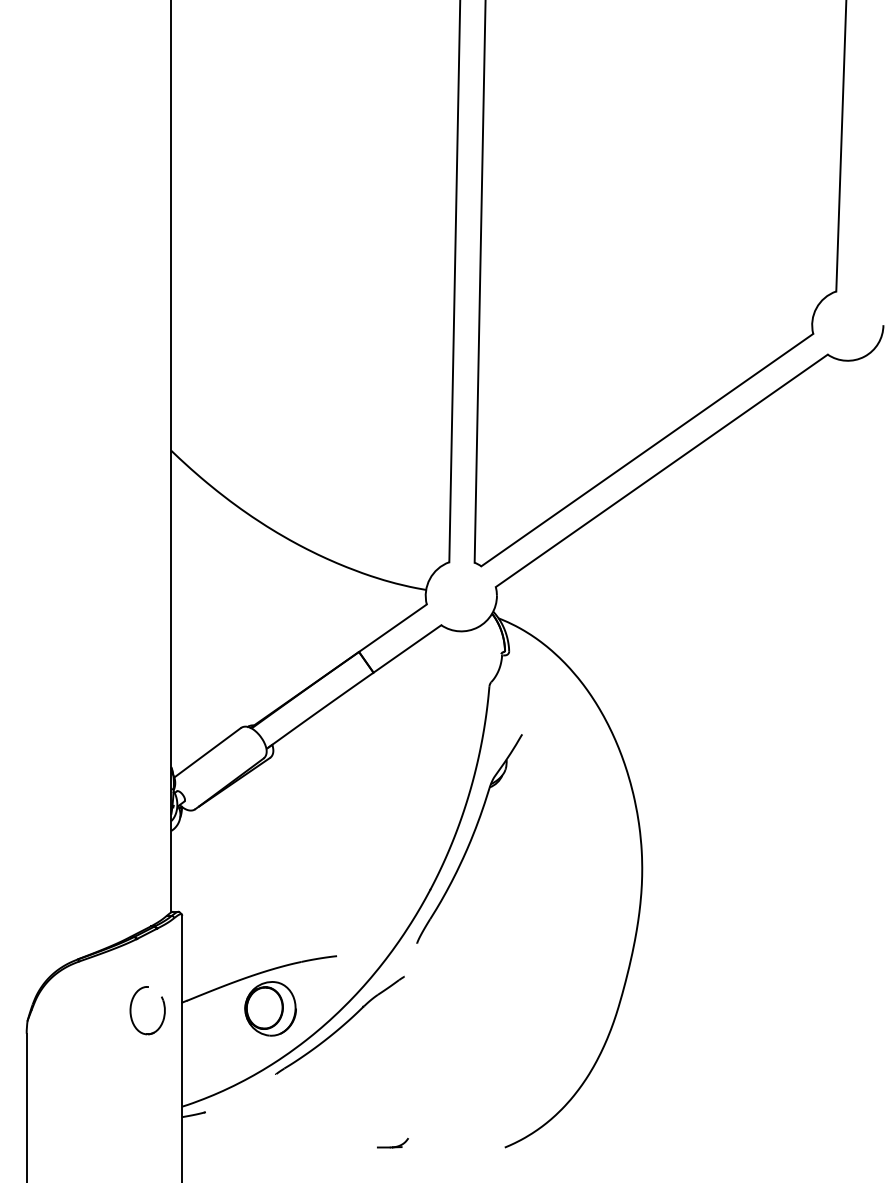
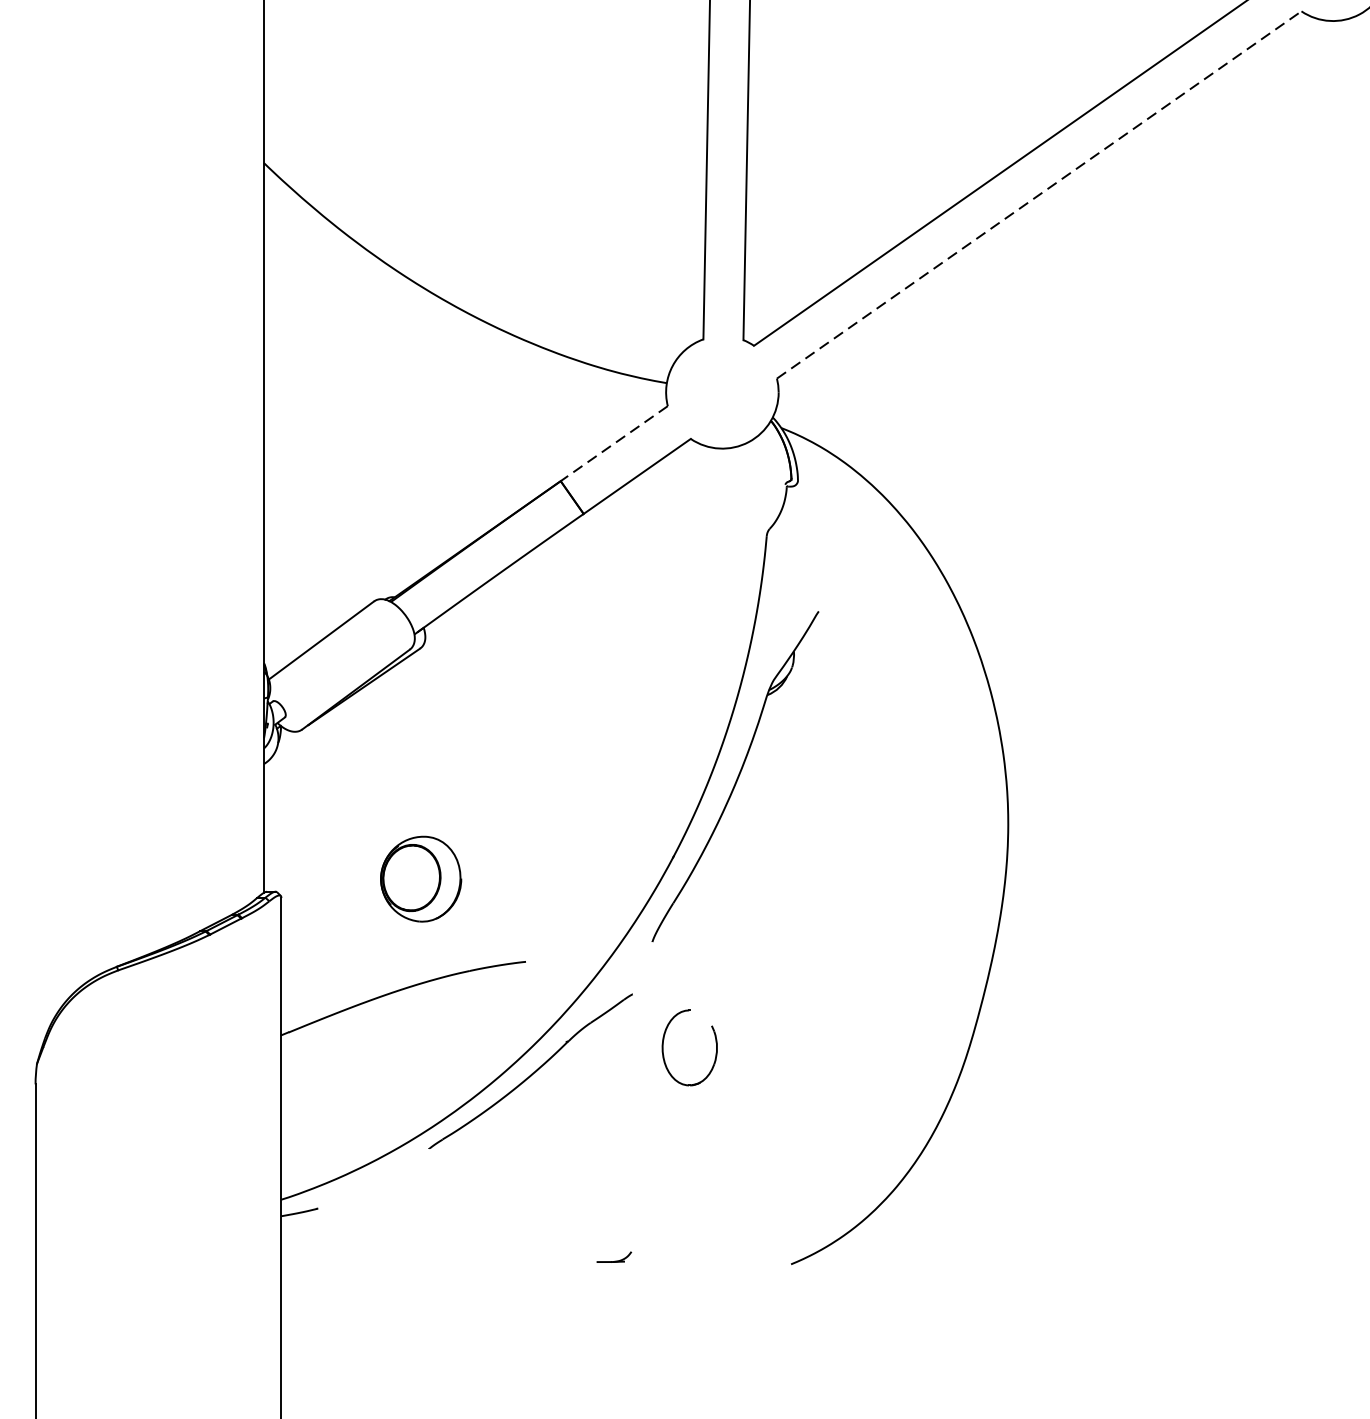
line: (661, 470) -> (1038, 194), solid -> dashed
line: (392, 628) -> (613, 444), solid -> dashed
part: (270, 1008) -> (420, 878), moved
part: (131, 1010) -> (664, 1047), moved
part: (392, 1142) -> (613, 1256), size x0.7

